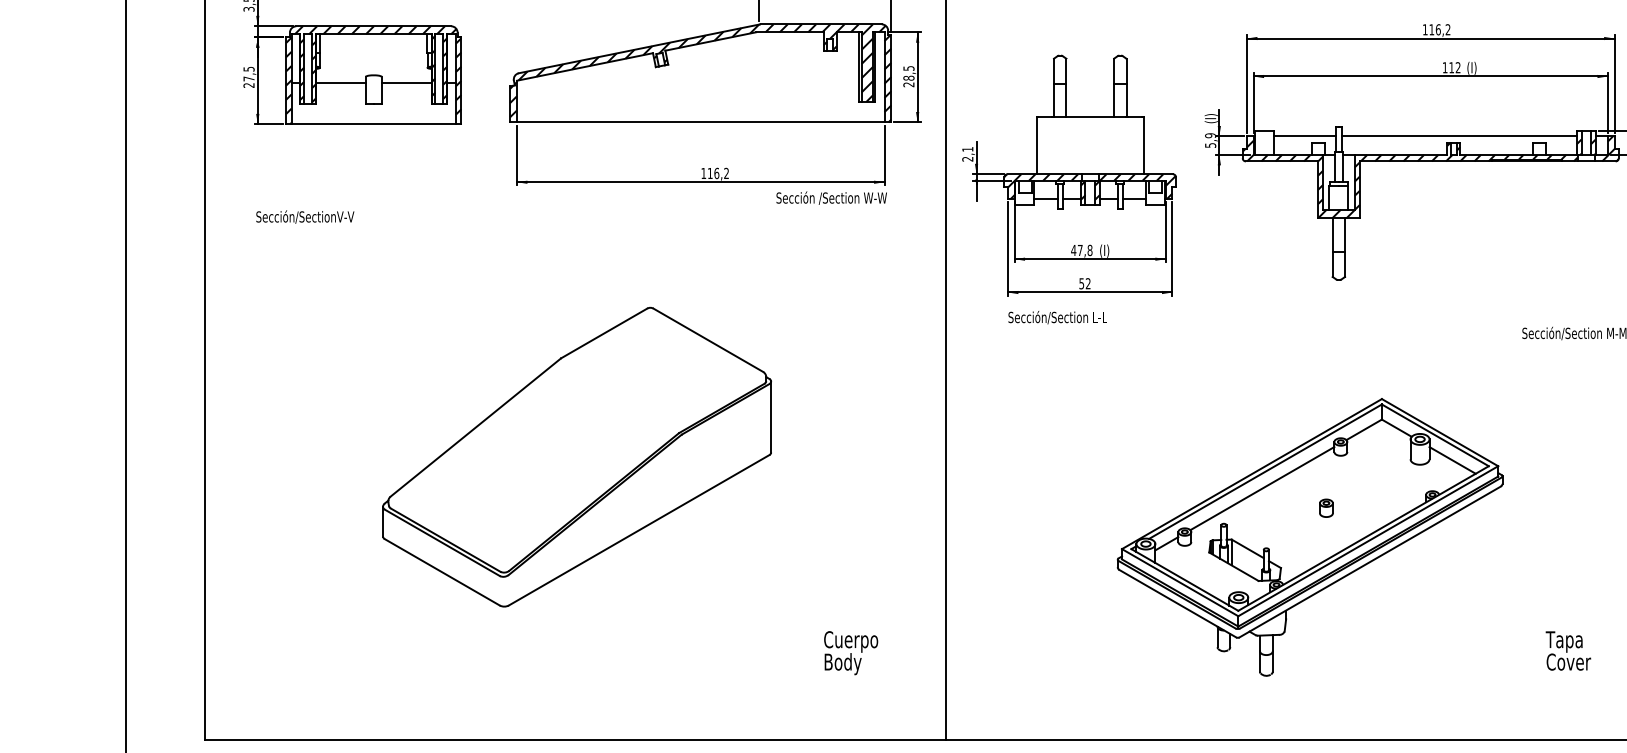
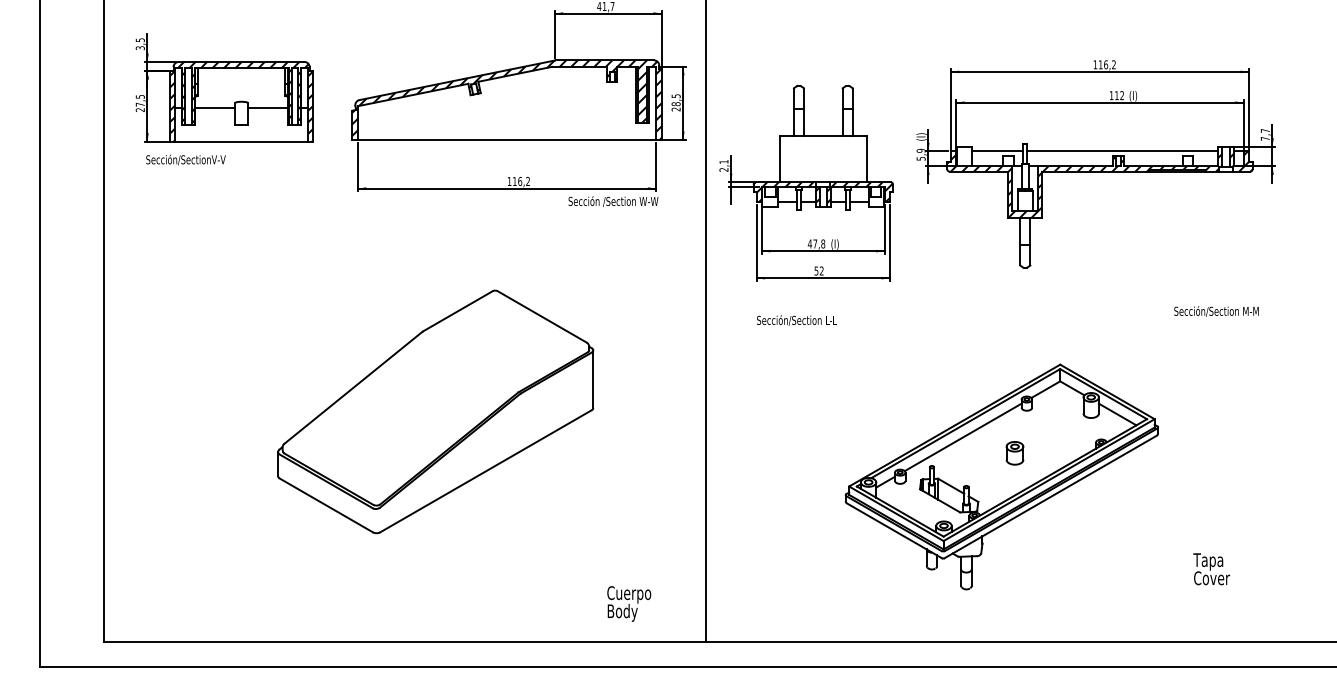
text: (304, 216) -> (185, 159), moved
text: (1057, 317) -> (796, 320), moved
part: (576, 456) -> (435, 411), moved
part: (1326, 508) -> (1015, 453), size x1.6
text: (851, 652) -> (629, 603), moved

